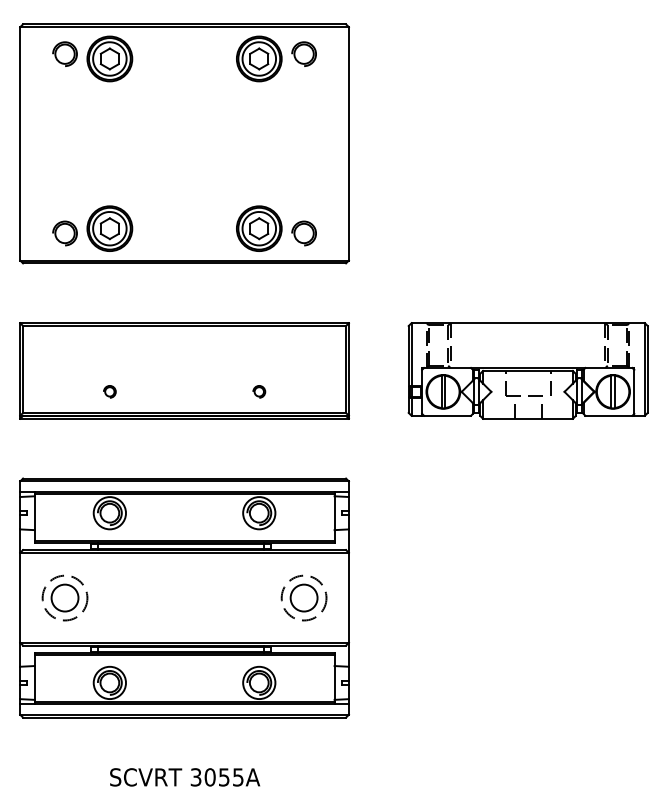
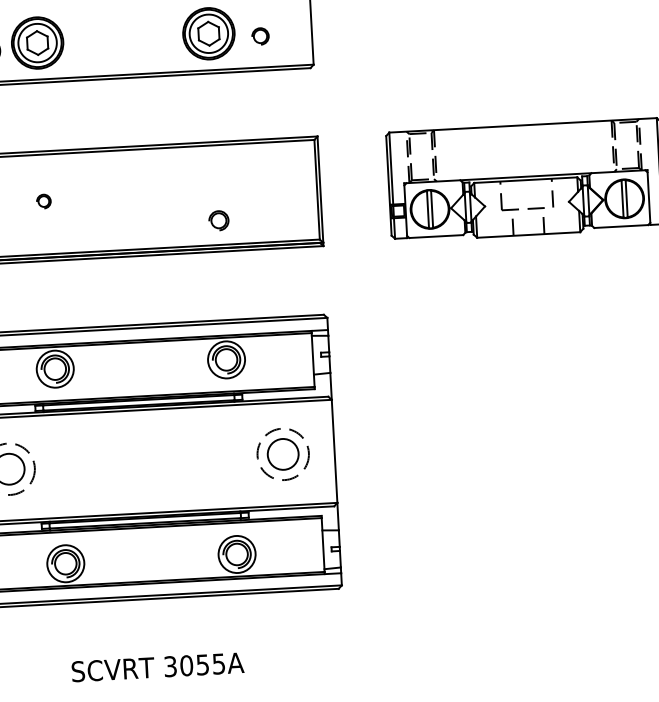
part: (303, 233) -> (259, 36), size x0.6
part: (109, 391) -> (43, 201), moved
part: (259, 391) -> (219, 220), size x1.4

